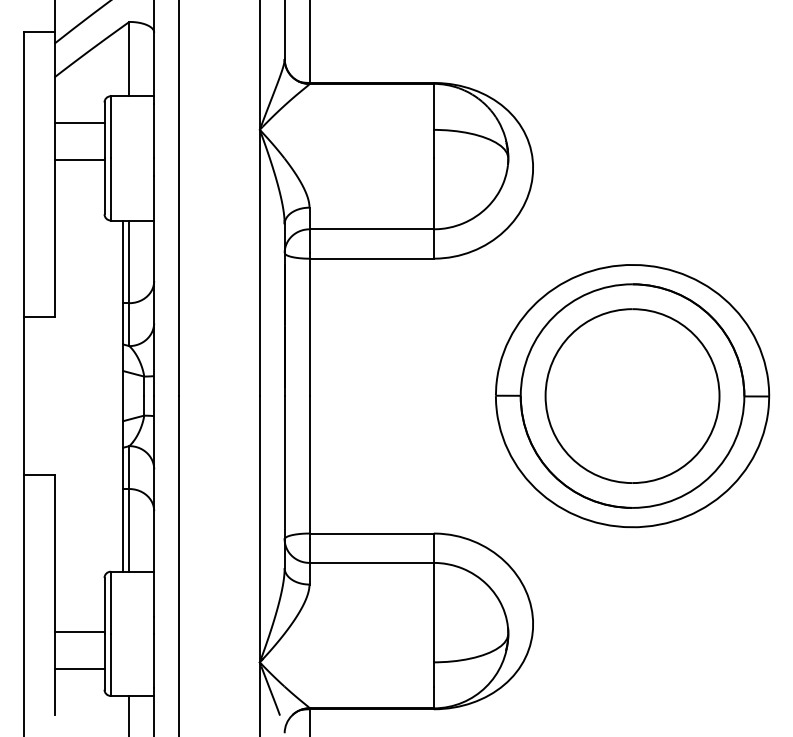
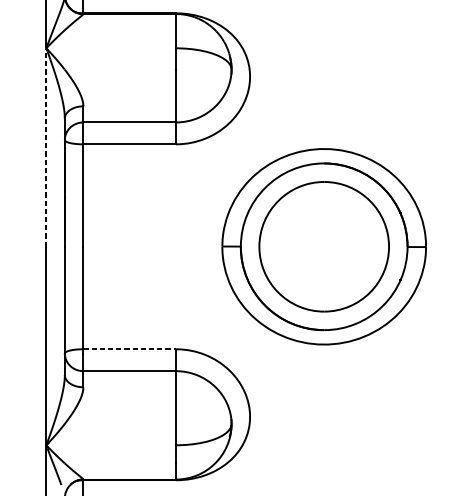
line: (259, 262) -> (46, 147), solid -> dashed
line: (372, 533) -> (130, 349), solid -> dashed

